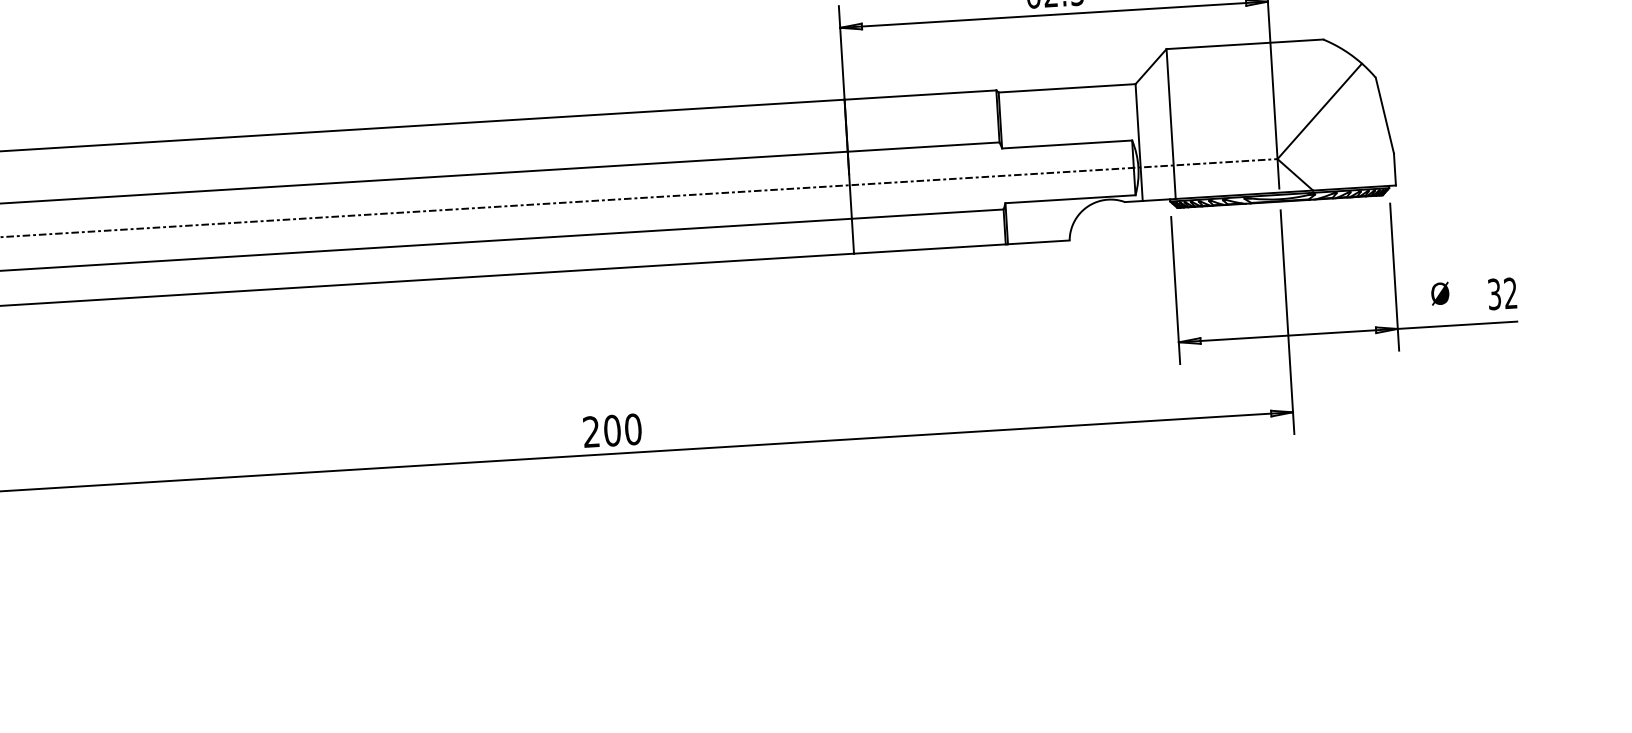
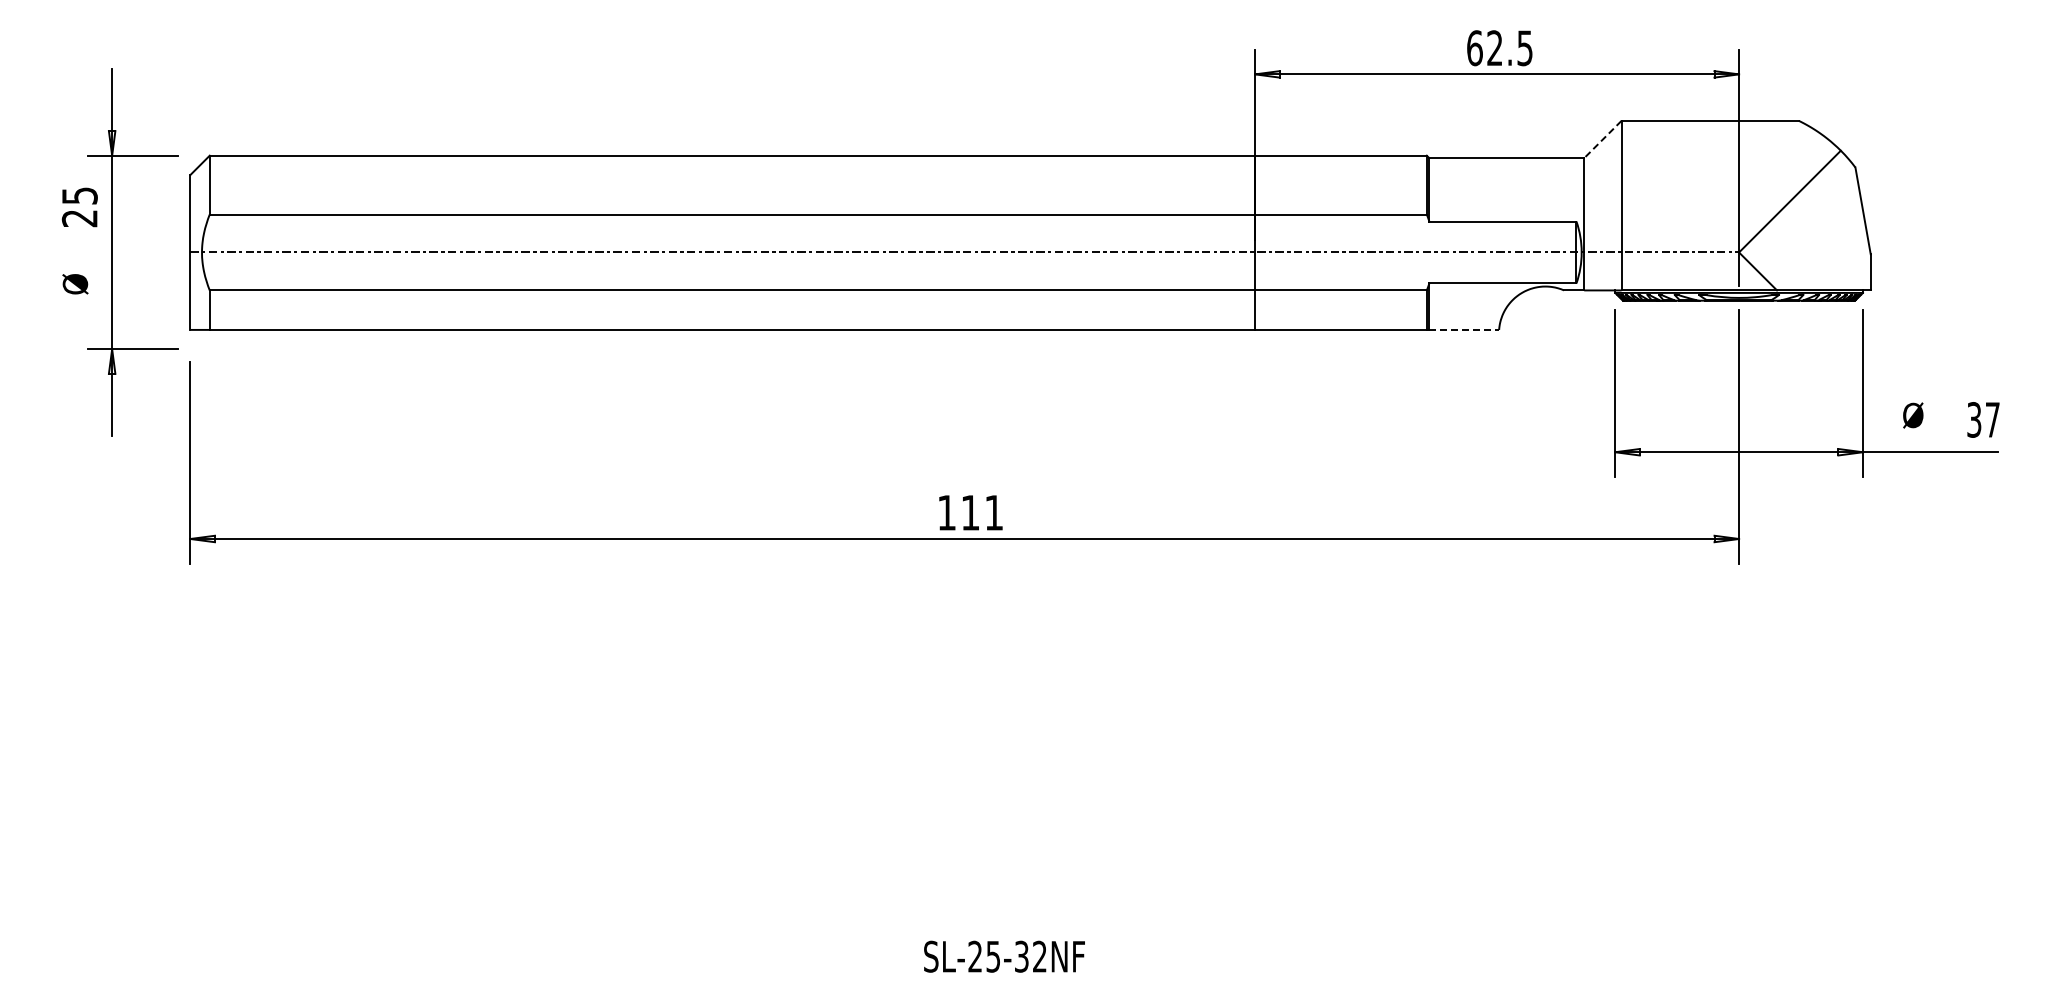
line: (1150, 66) -> (1602, 139), solid -> dashed
line: (1039, 241) -> (1464, 329), solid -> dashed
text: (1510, 292) -> (1992, 419), 32 -> 37
text: (612, 430) -> (970, 512), 200 -> 111

